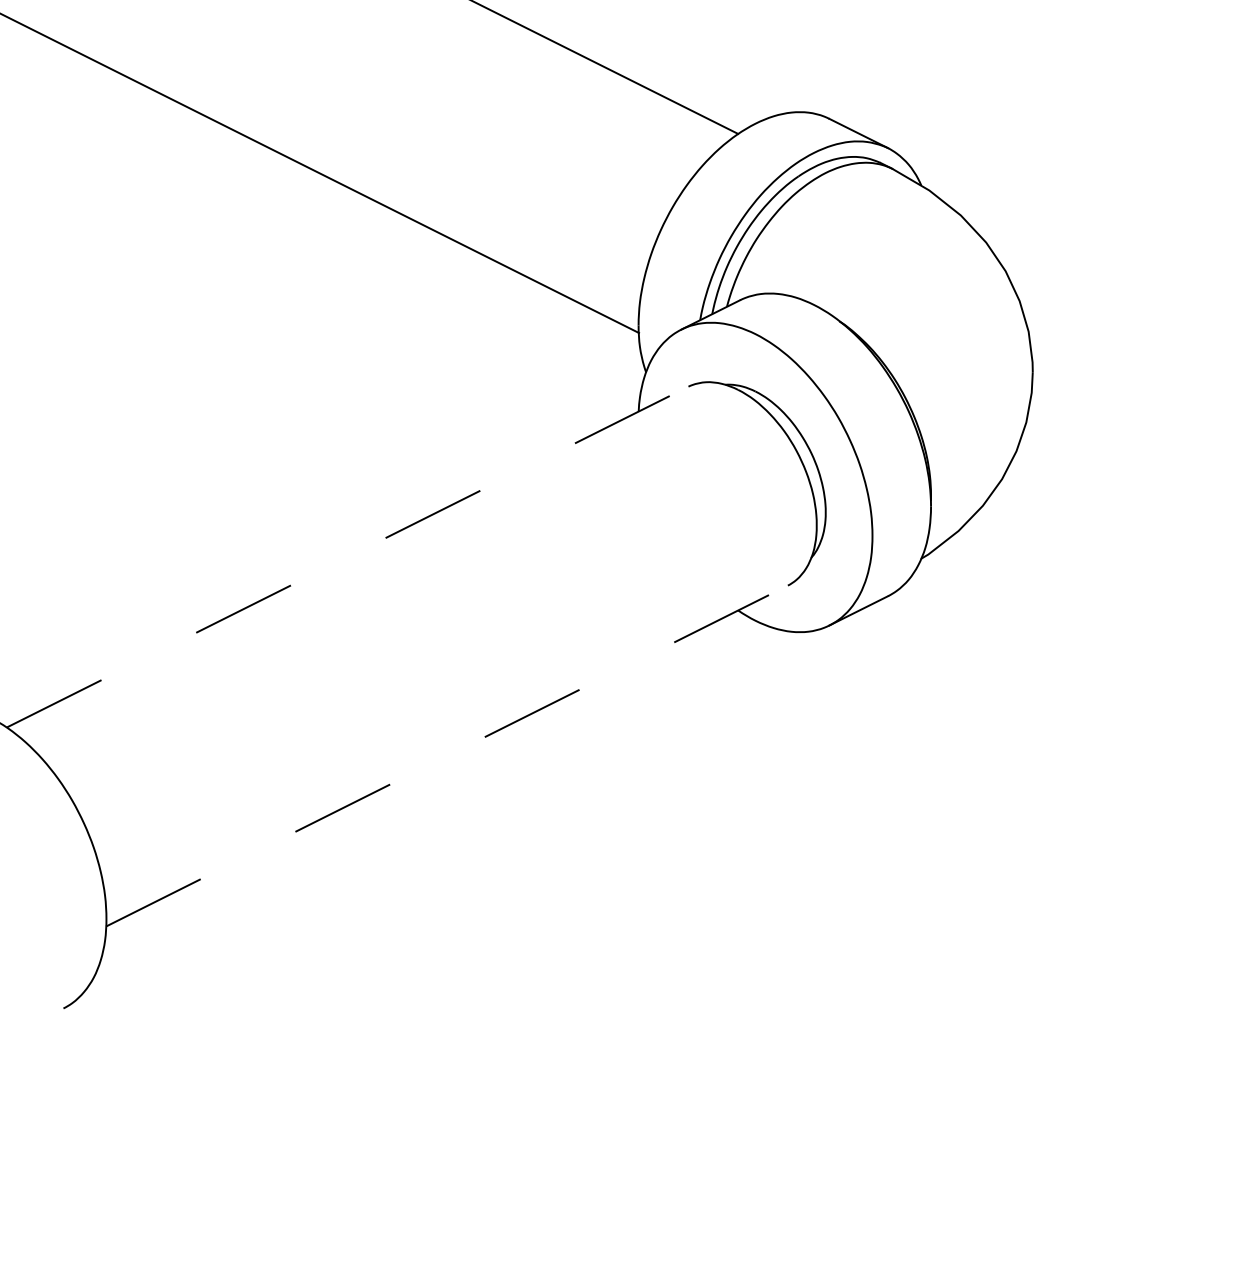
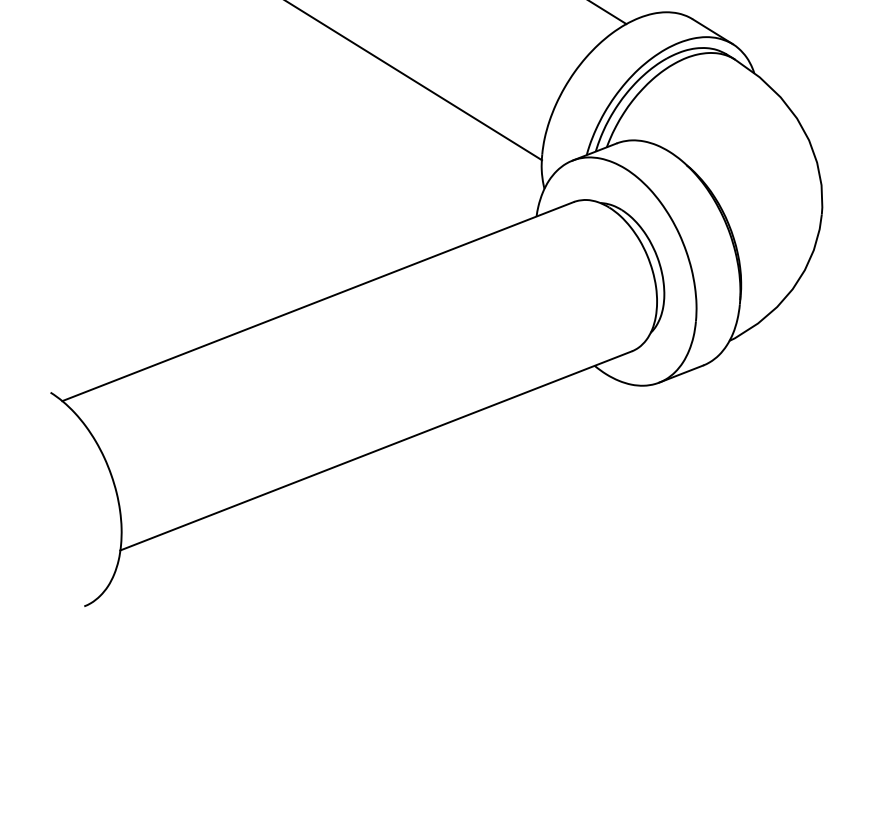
line: (348, 556) -> (318, 301), dashed -> solid
line: (447, 755) -> (376, 450), dashed -> solid

